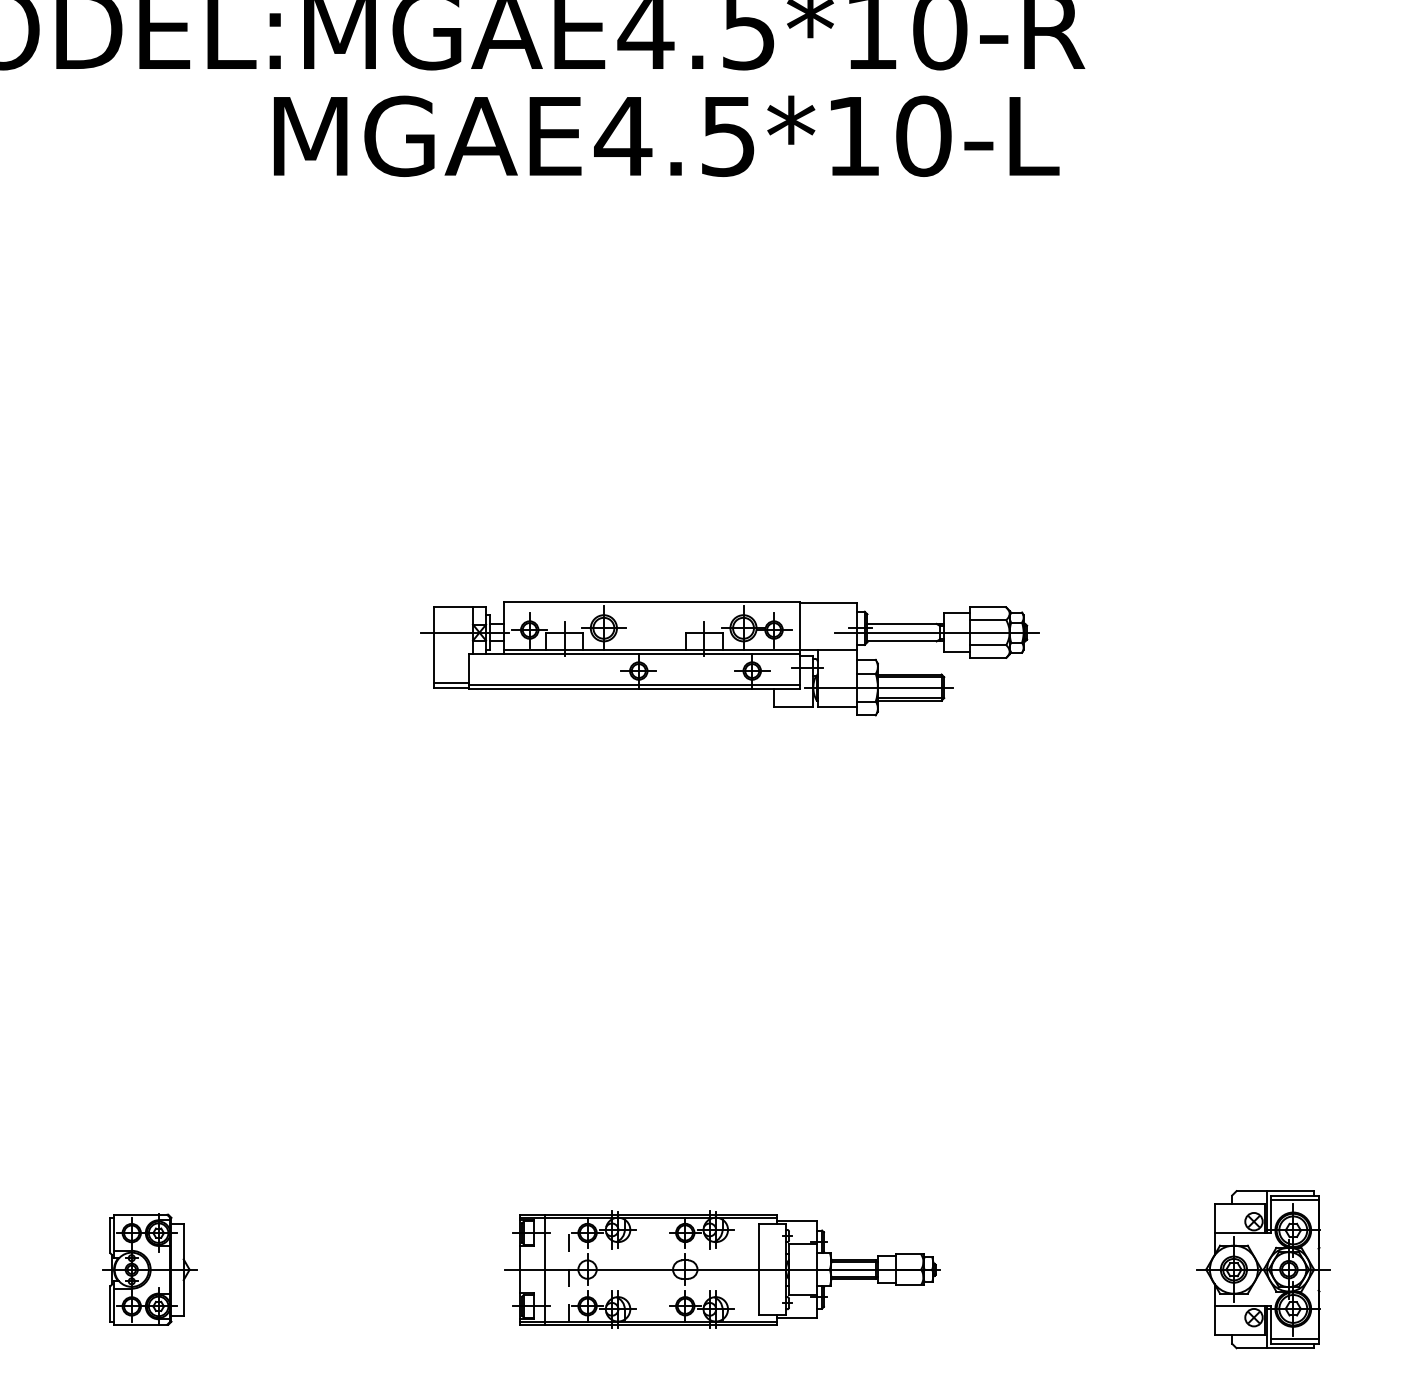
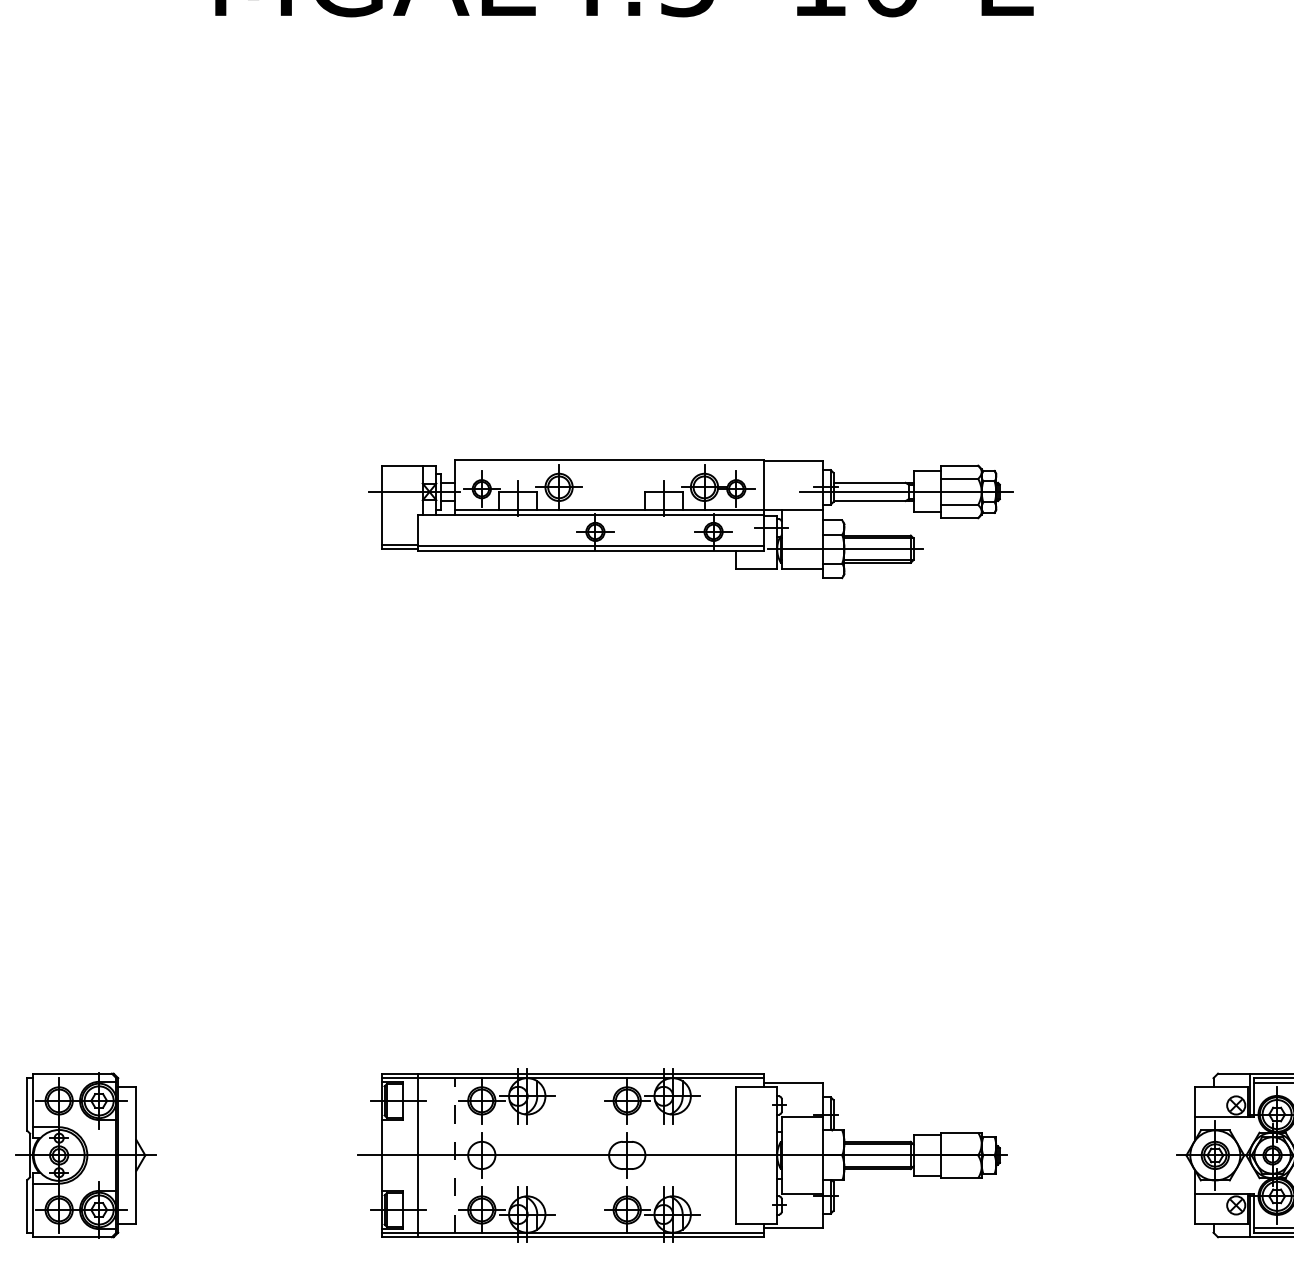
part: (149, 1269) -> (85, 1155), size x1.43
part: (722, 1269) -> (682, 1155), size x1.43

